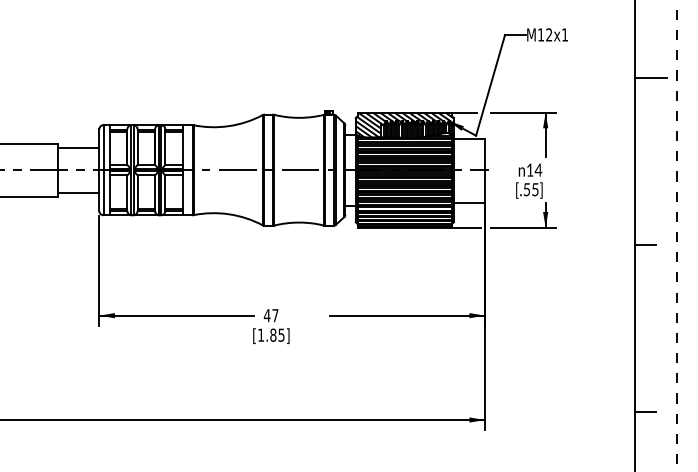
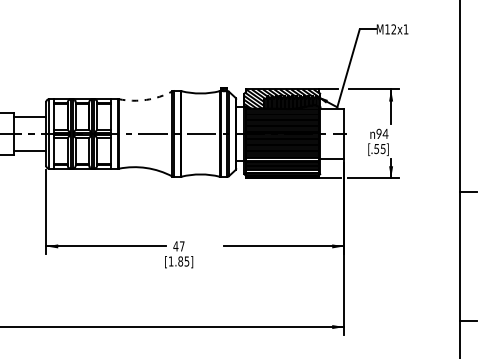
line: (650, 78) -> (472, 63), removed
arc: (229, 126) -> (146, 100), solid -> dashed
text: (529, 169) -> (378, 133), 14 -> 94

